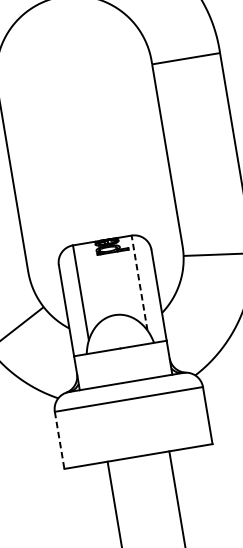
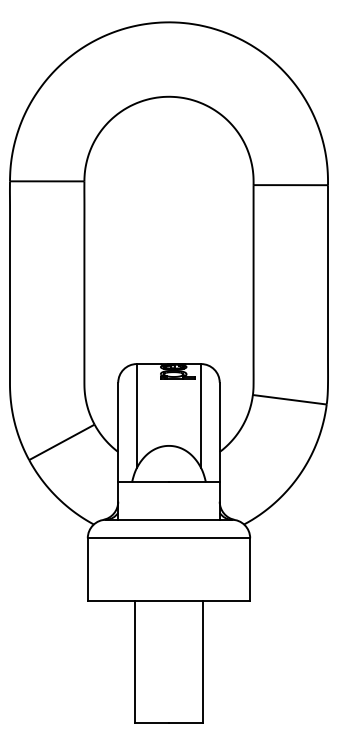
line: (139, 282) -> (201, 415), dashed -> solid
line: (59, 441) -> (87, 570), dashed -> solid

